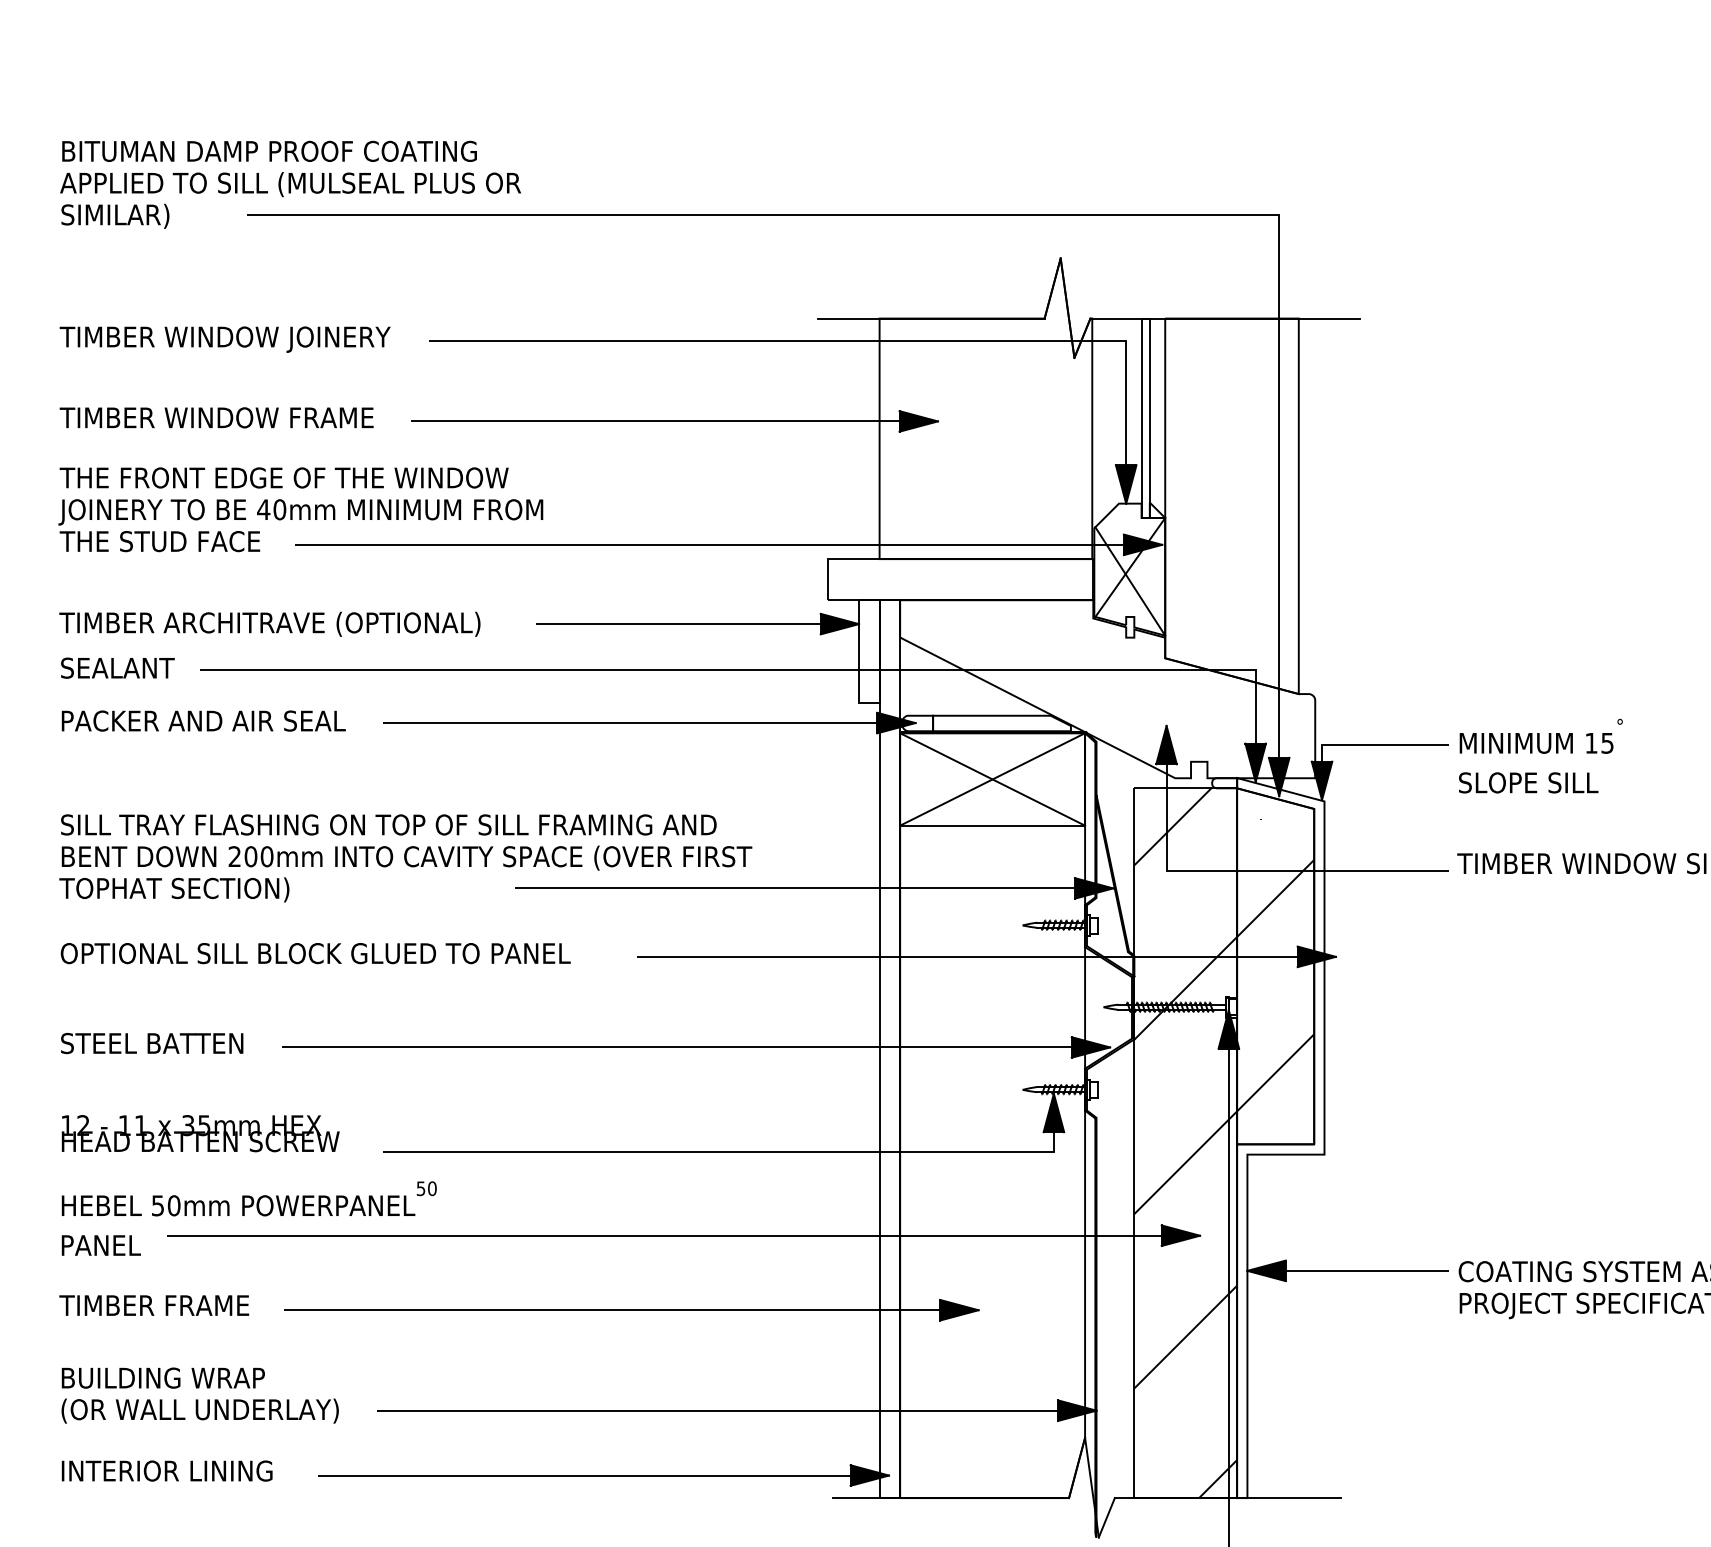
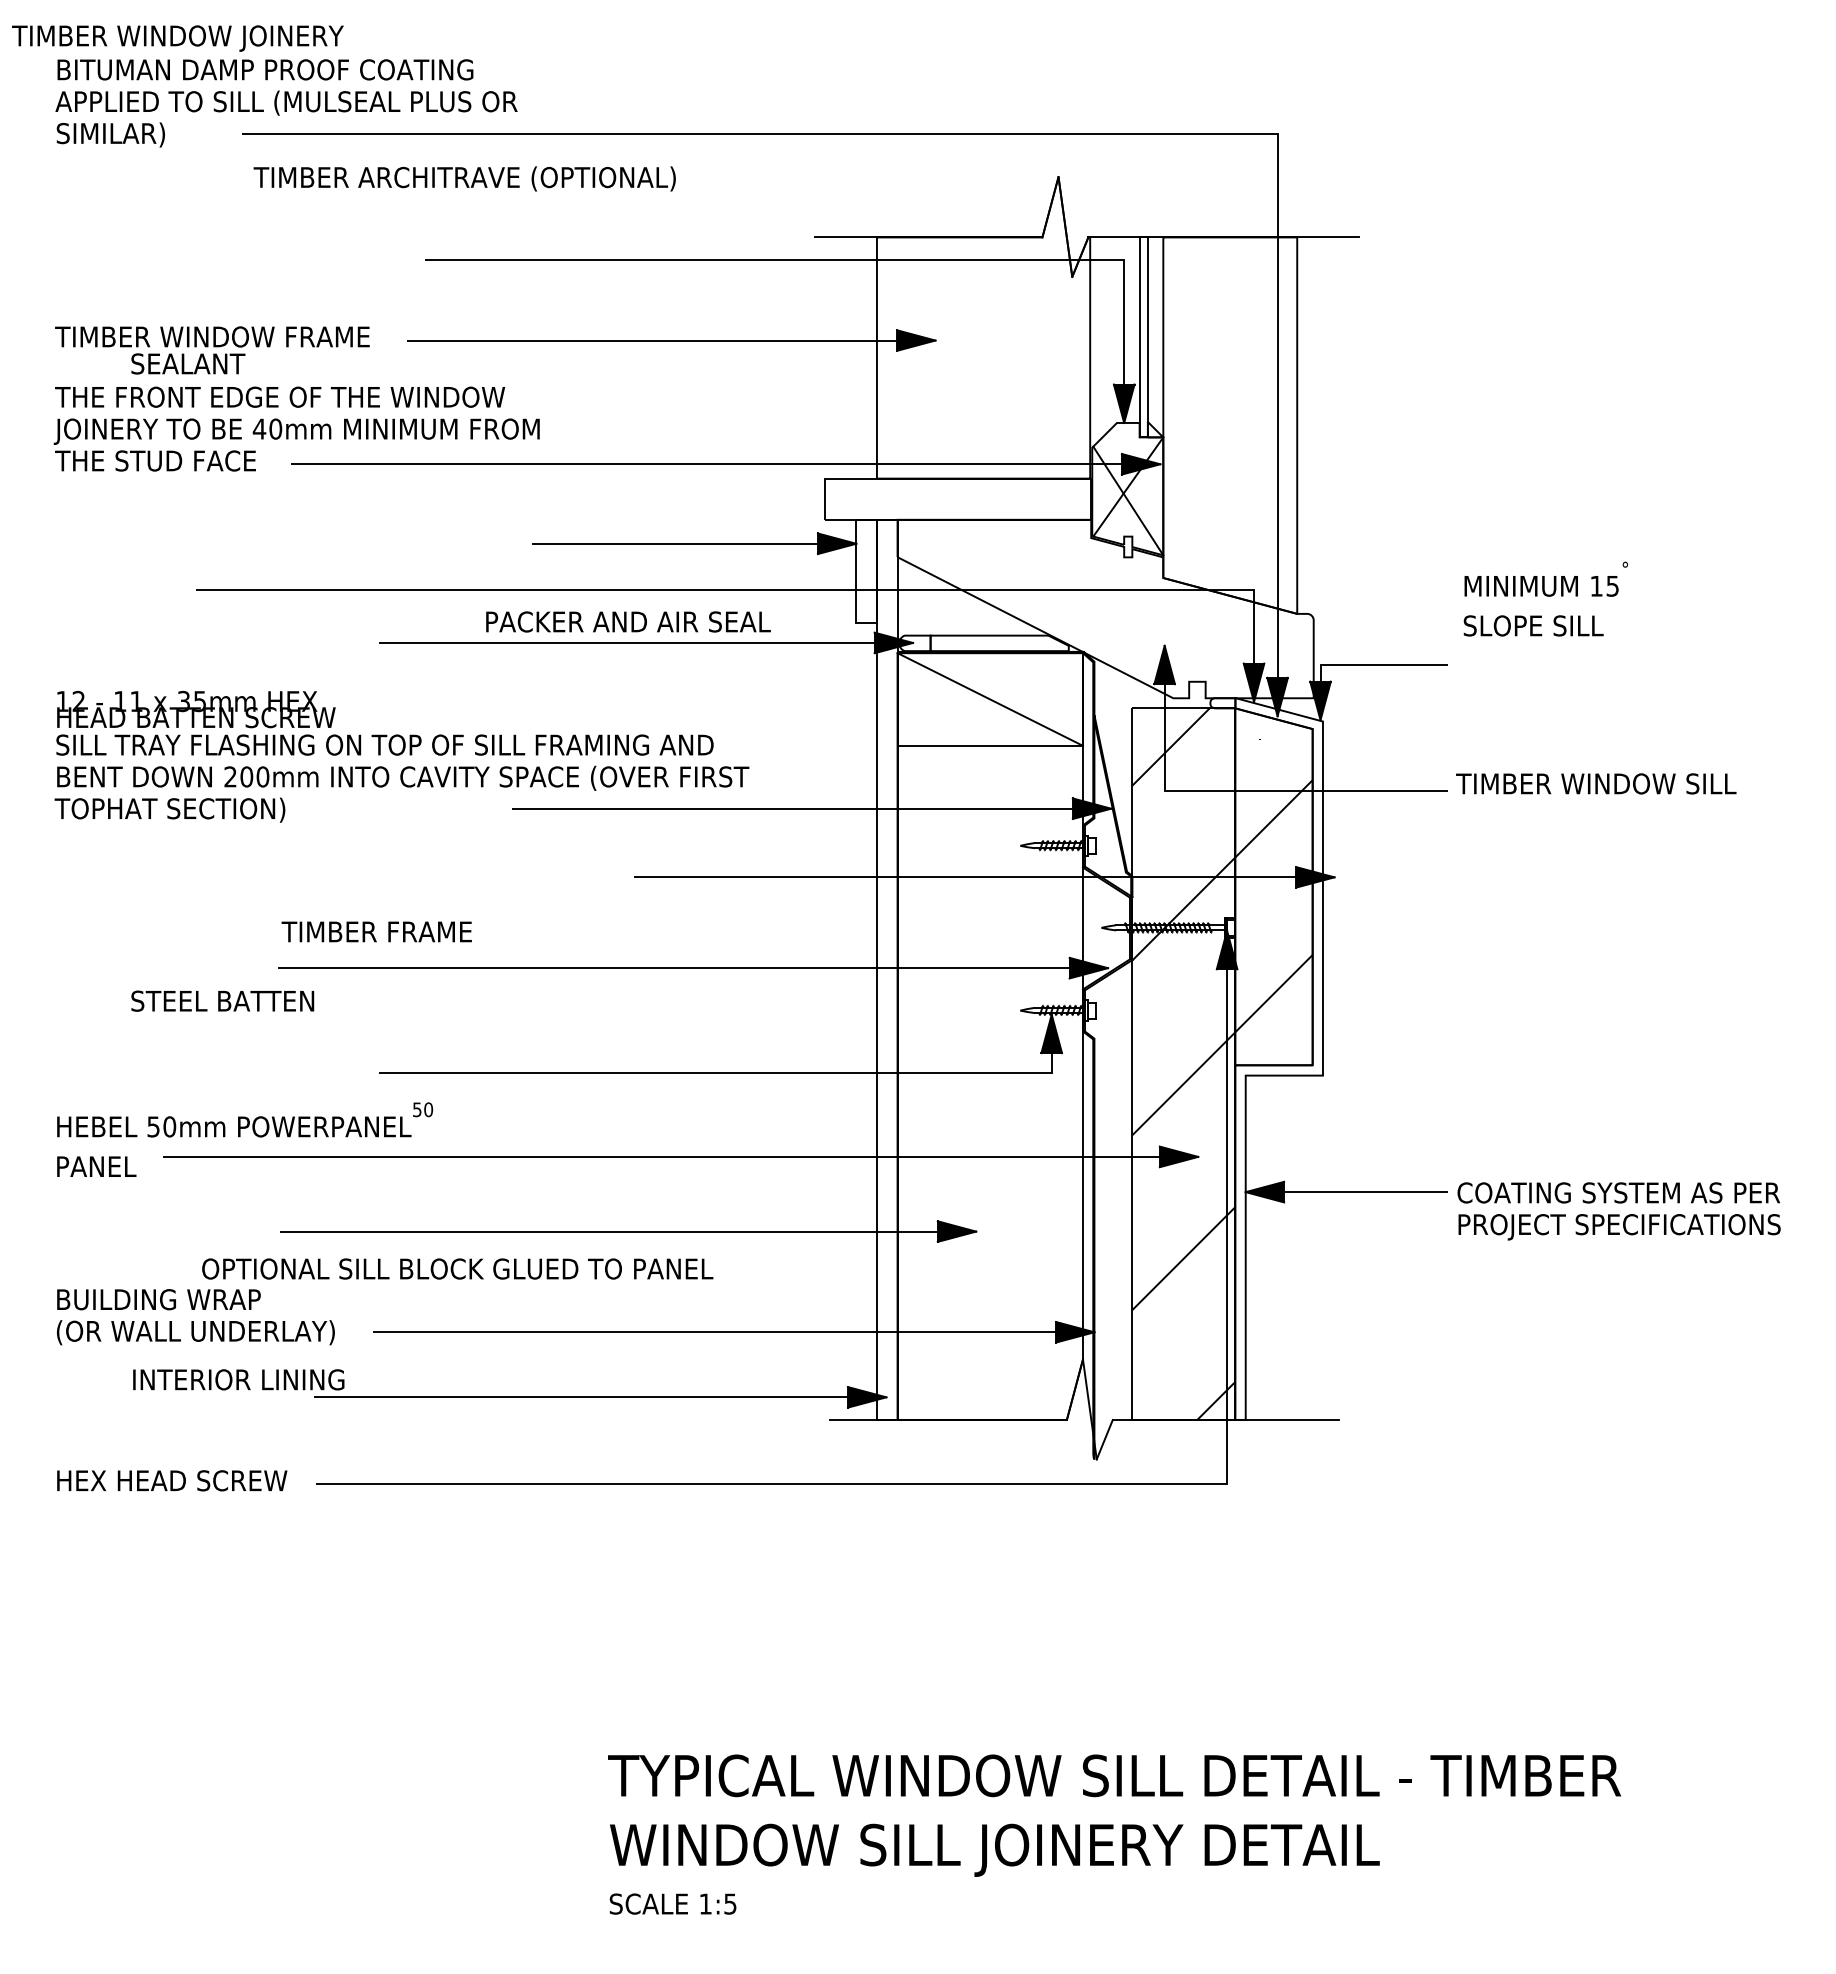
text: (224, 339) -> (177, 38), moved
text: (269, 623) -> (464, 178), moved
text: (118, 667) -> (188, 363), moved
text: (203, 720) -> (628, 621), moved
text: (1540, 755) -> (1545, 598), moved
line: (991, 779) -> (989, 699), removed
text: (315, 953) -> (457, 1268), moved
text: (151, 1042) -> (222, 1000), moved
text: (200, 1133) -> (196, 709), moved
text: (153, 1305) -> (376, 931), moved
text: (166, 1470) -> (238, 1379), moved

